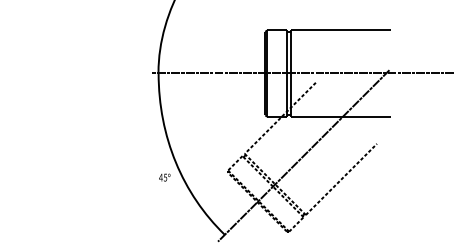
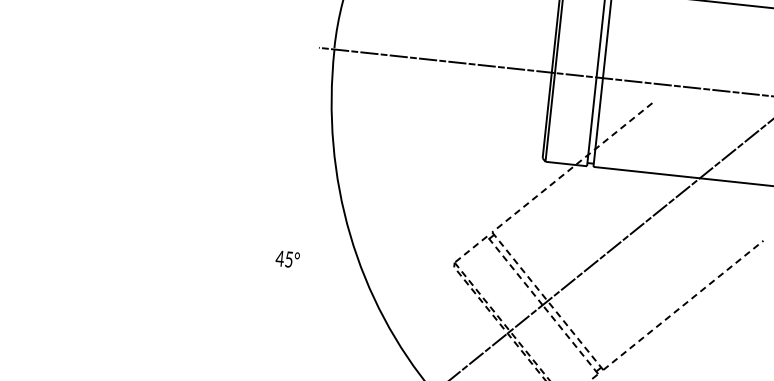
text: (164, 177) -> (287, 259), moved

